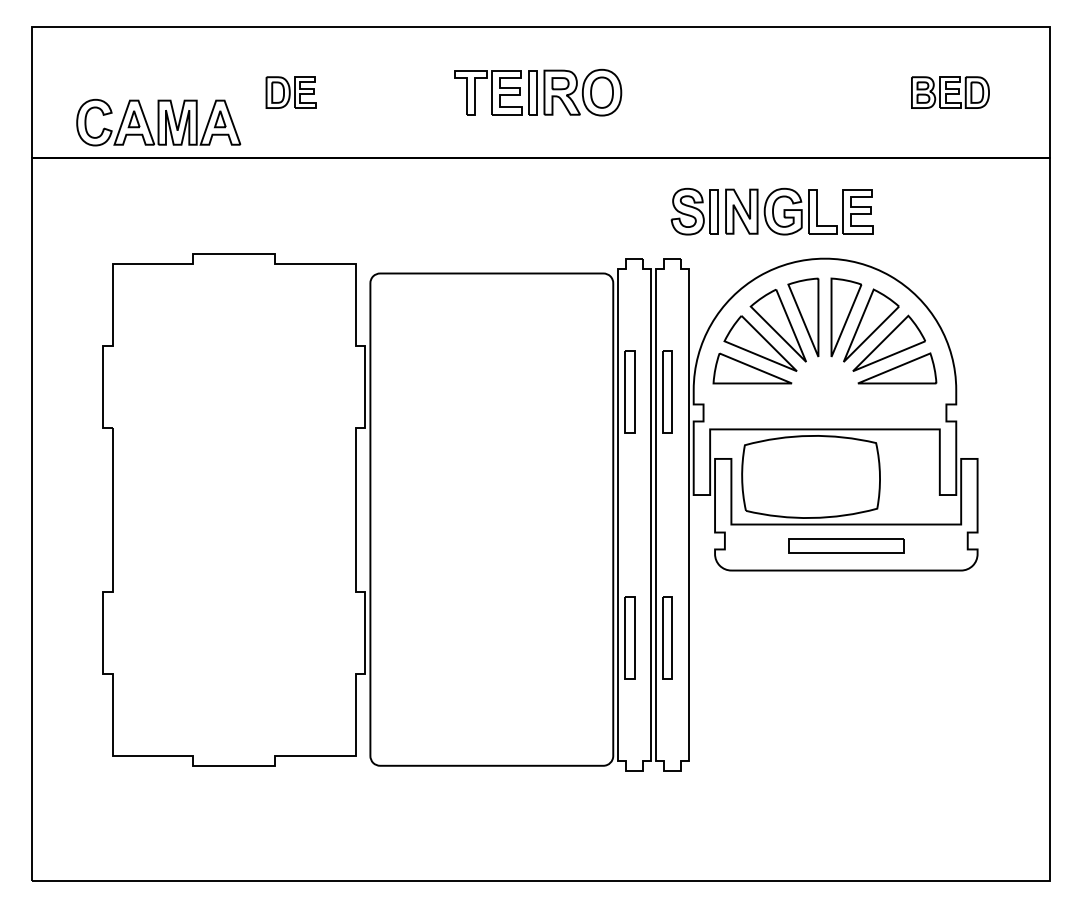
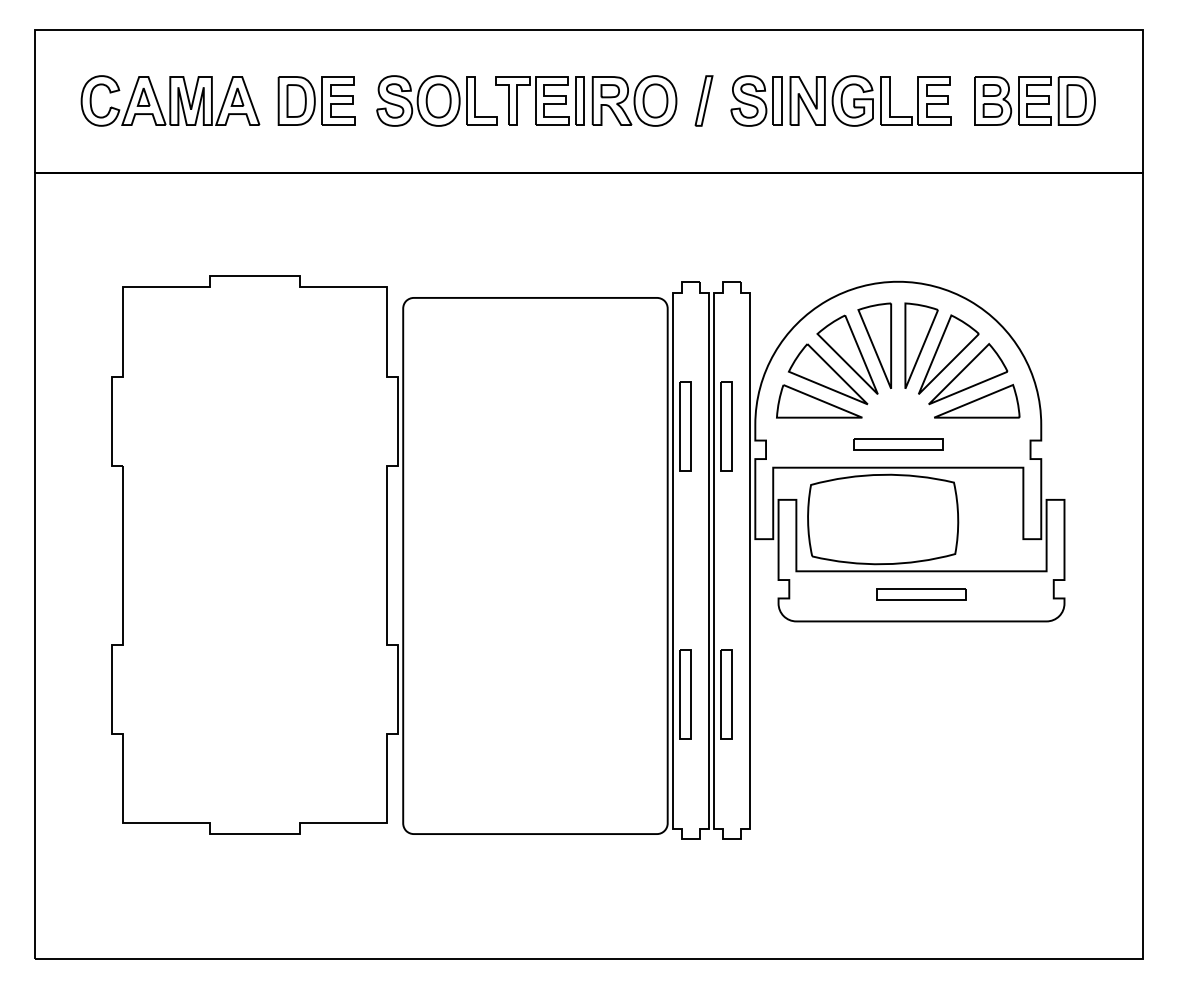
part: (290, 92) -> (316, 100), size x1.43
part: (401, 92) -> (437, 100), added
part: (646, 92) -> (703, 100), added
part: (950, 92) -> (1034, 100), size x1.43
part: (158, 122) -> (170, 100), moved
part: (771, 211) -> (840, 100), moved
part: (824, 407) -> (897, 443), added
part: (845, 545) -> (920, 594), size x0.71

